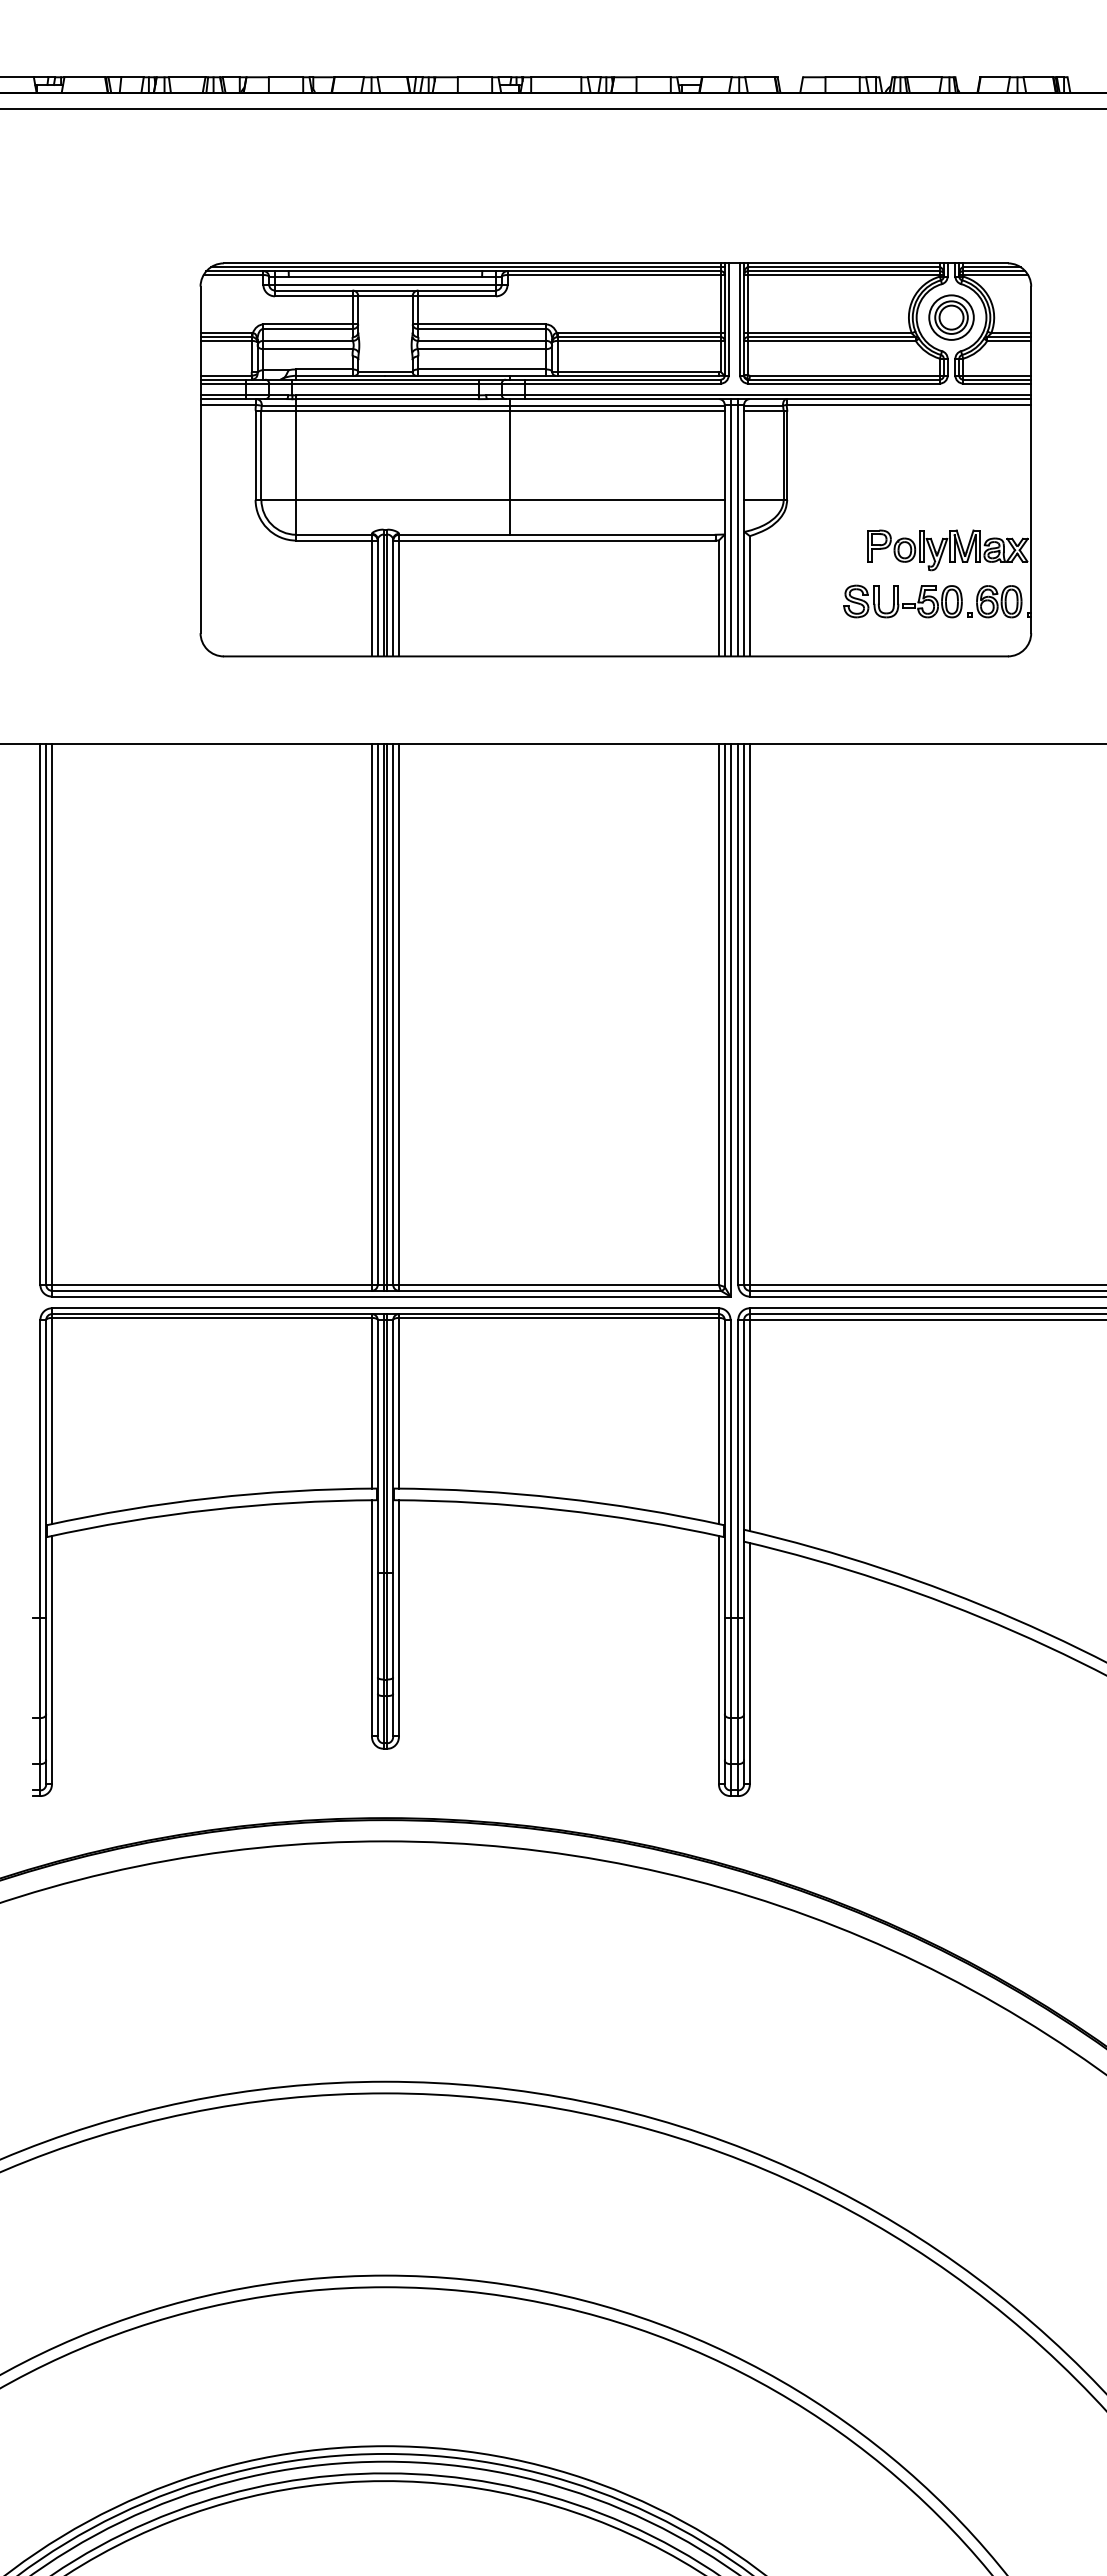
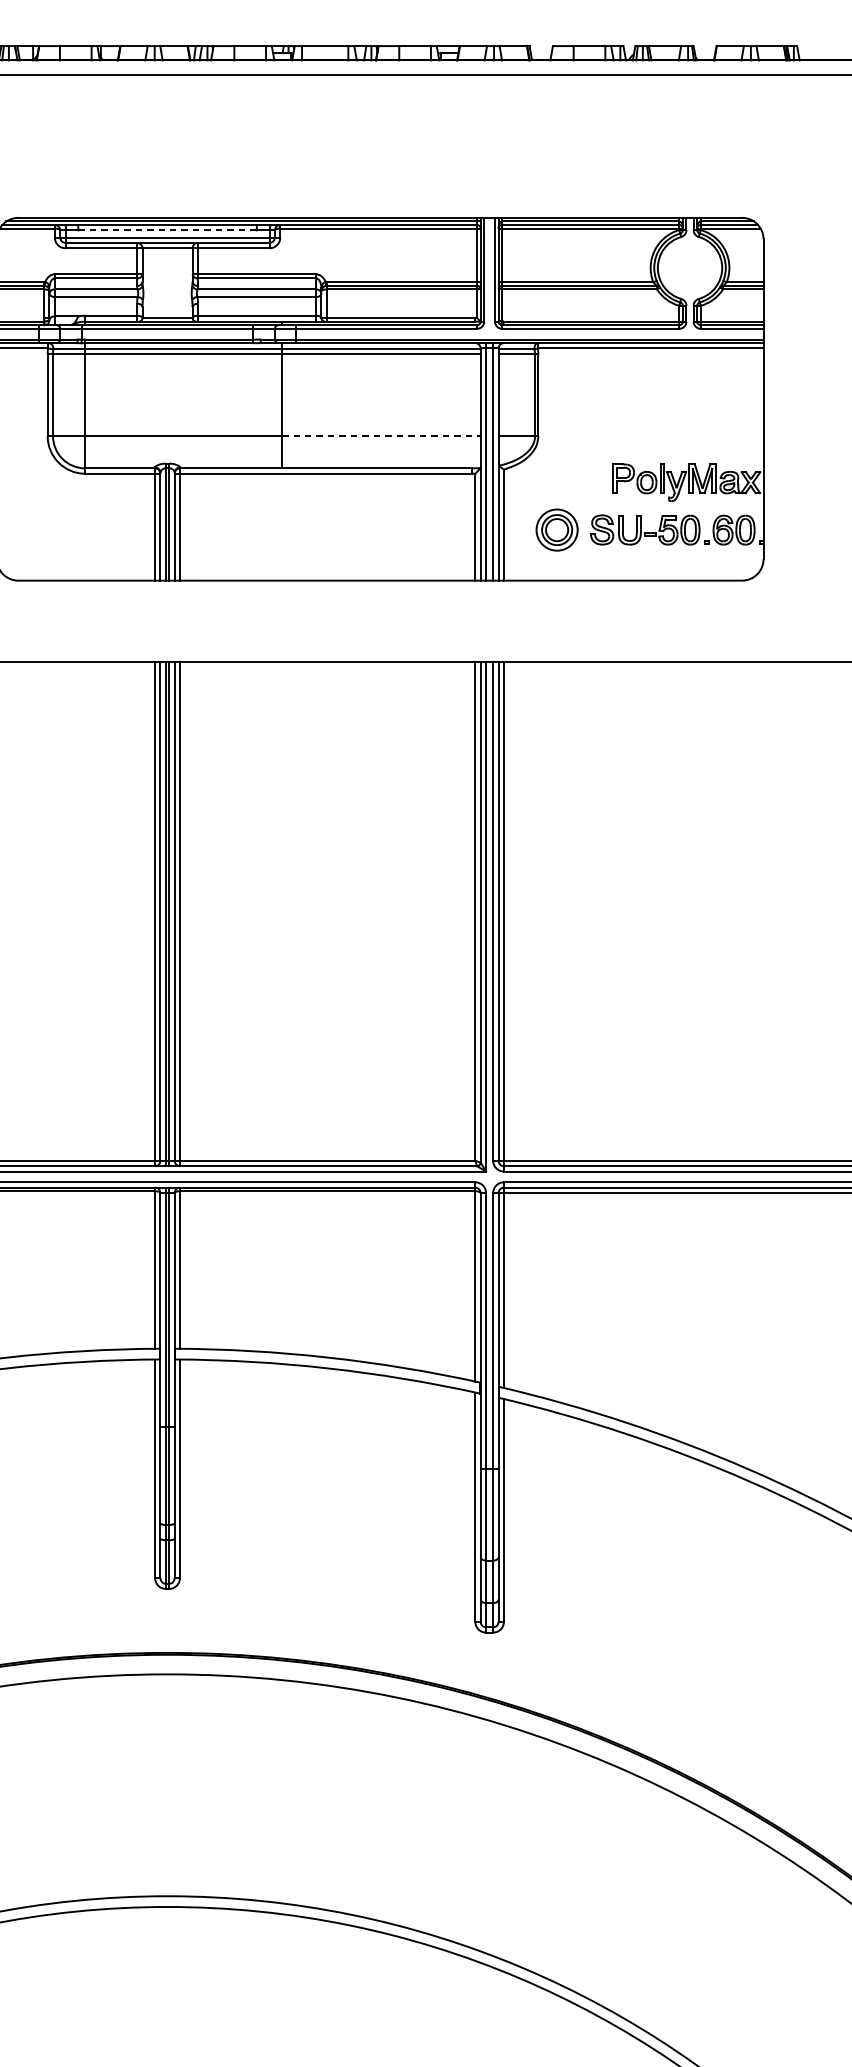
line: (385, 276) -> (167, 229), solid -> dashed
part: (951, 317) -> (557, 529), moved
line: (617, 499) -> (381, 435), solid -> dashed

